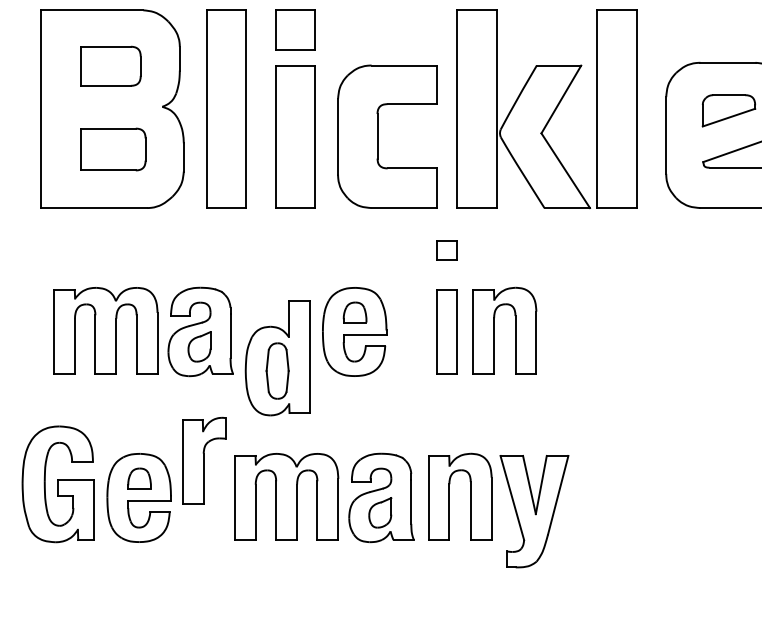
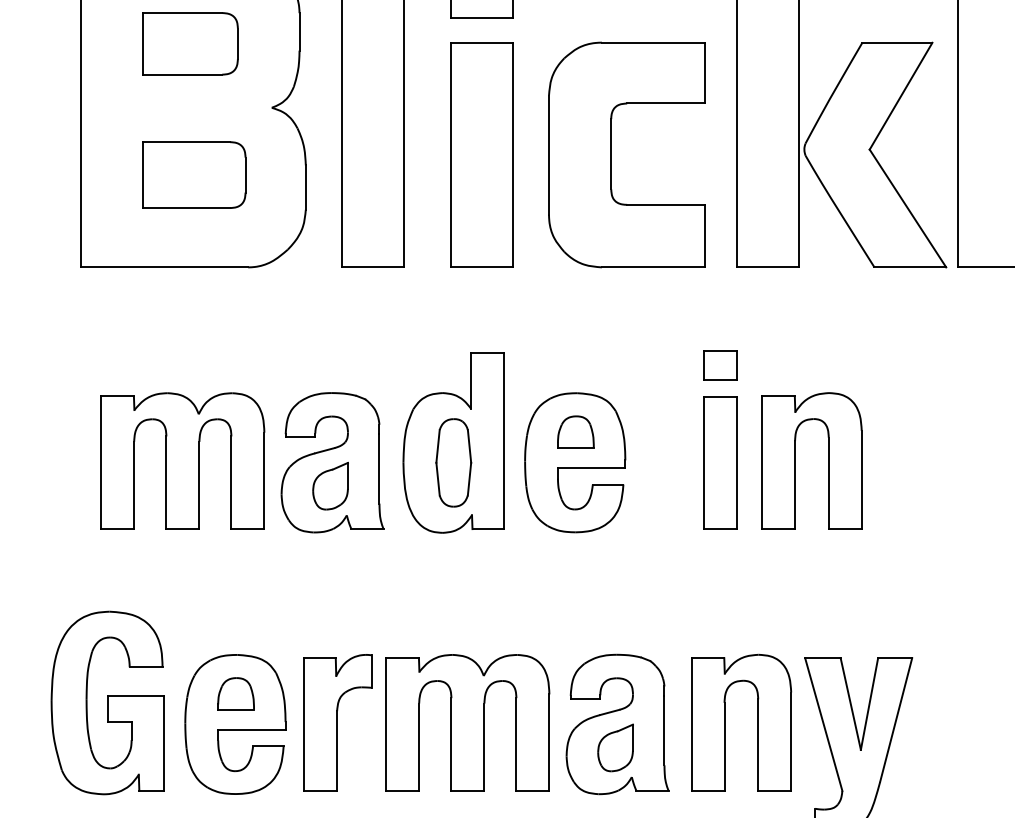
part: (446, 250) -> (719, 365), moved
part: (277, 358) -> (453, 443), moved
part: (204, 460) -> (338, 722), moved

